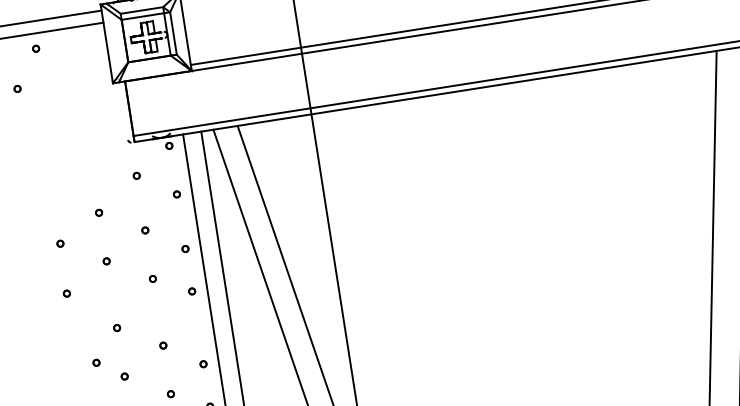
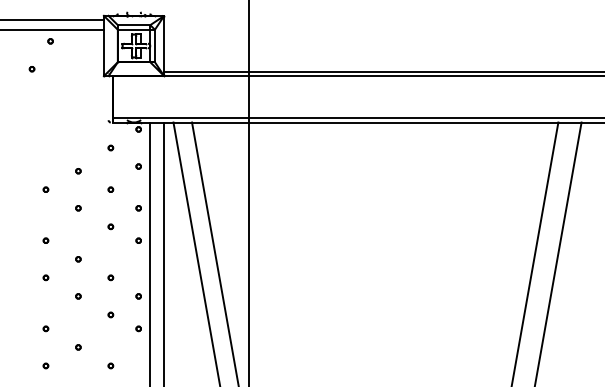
part: (66, 293) -> (45, 240), moved
part: (95, 362) -> (45, 277), moved

